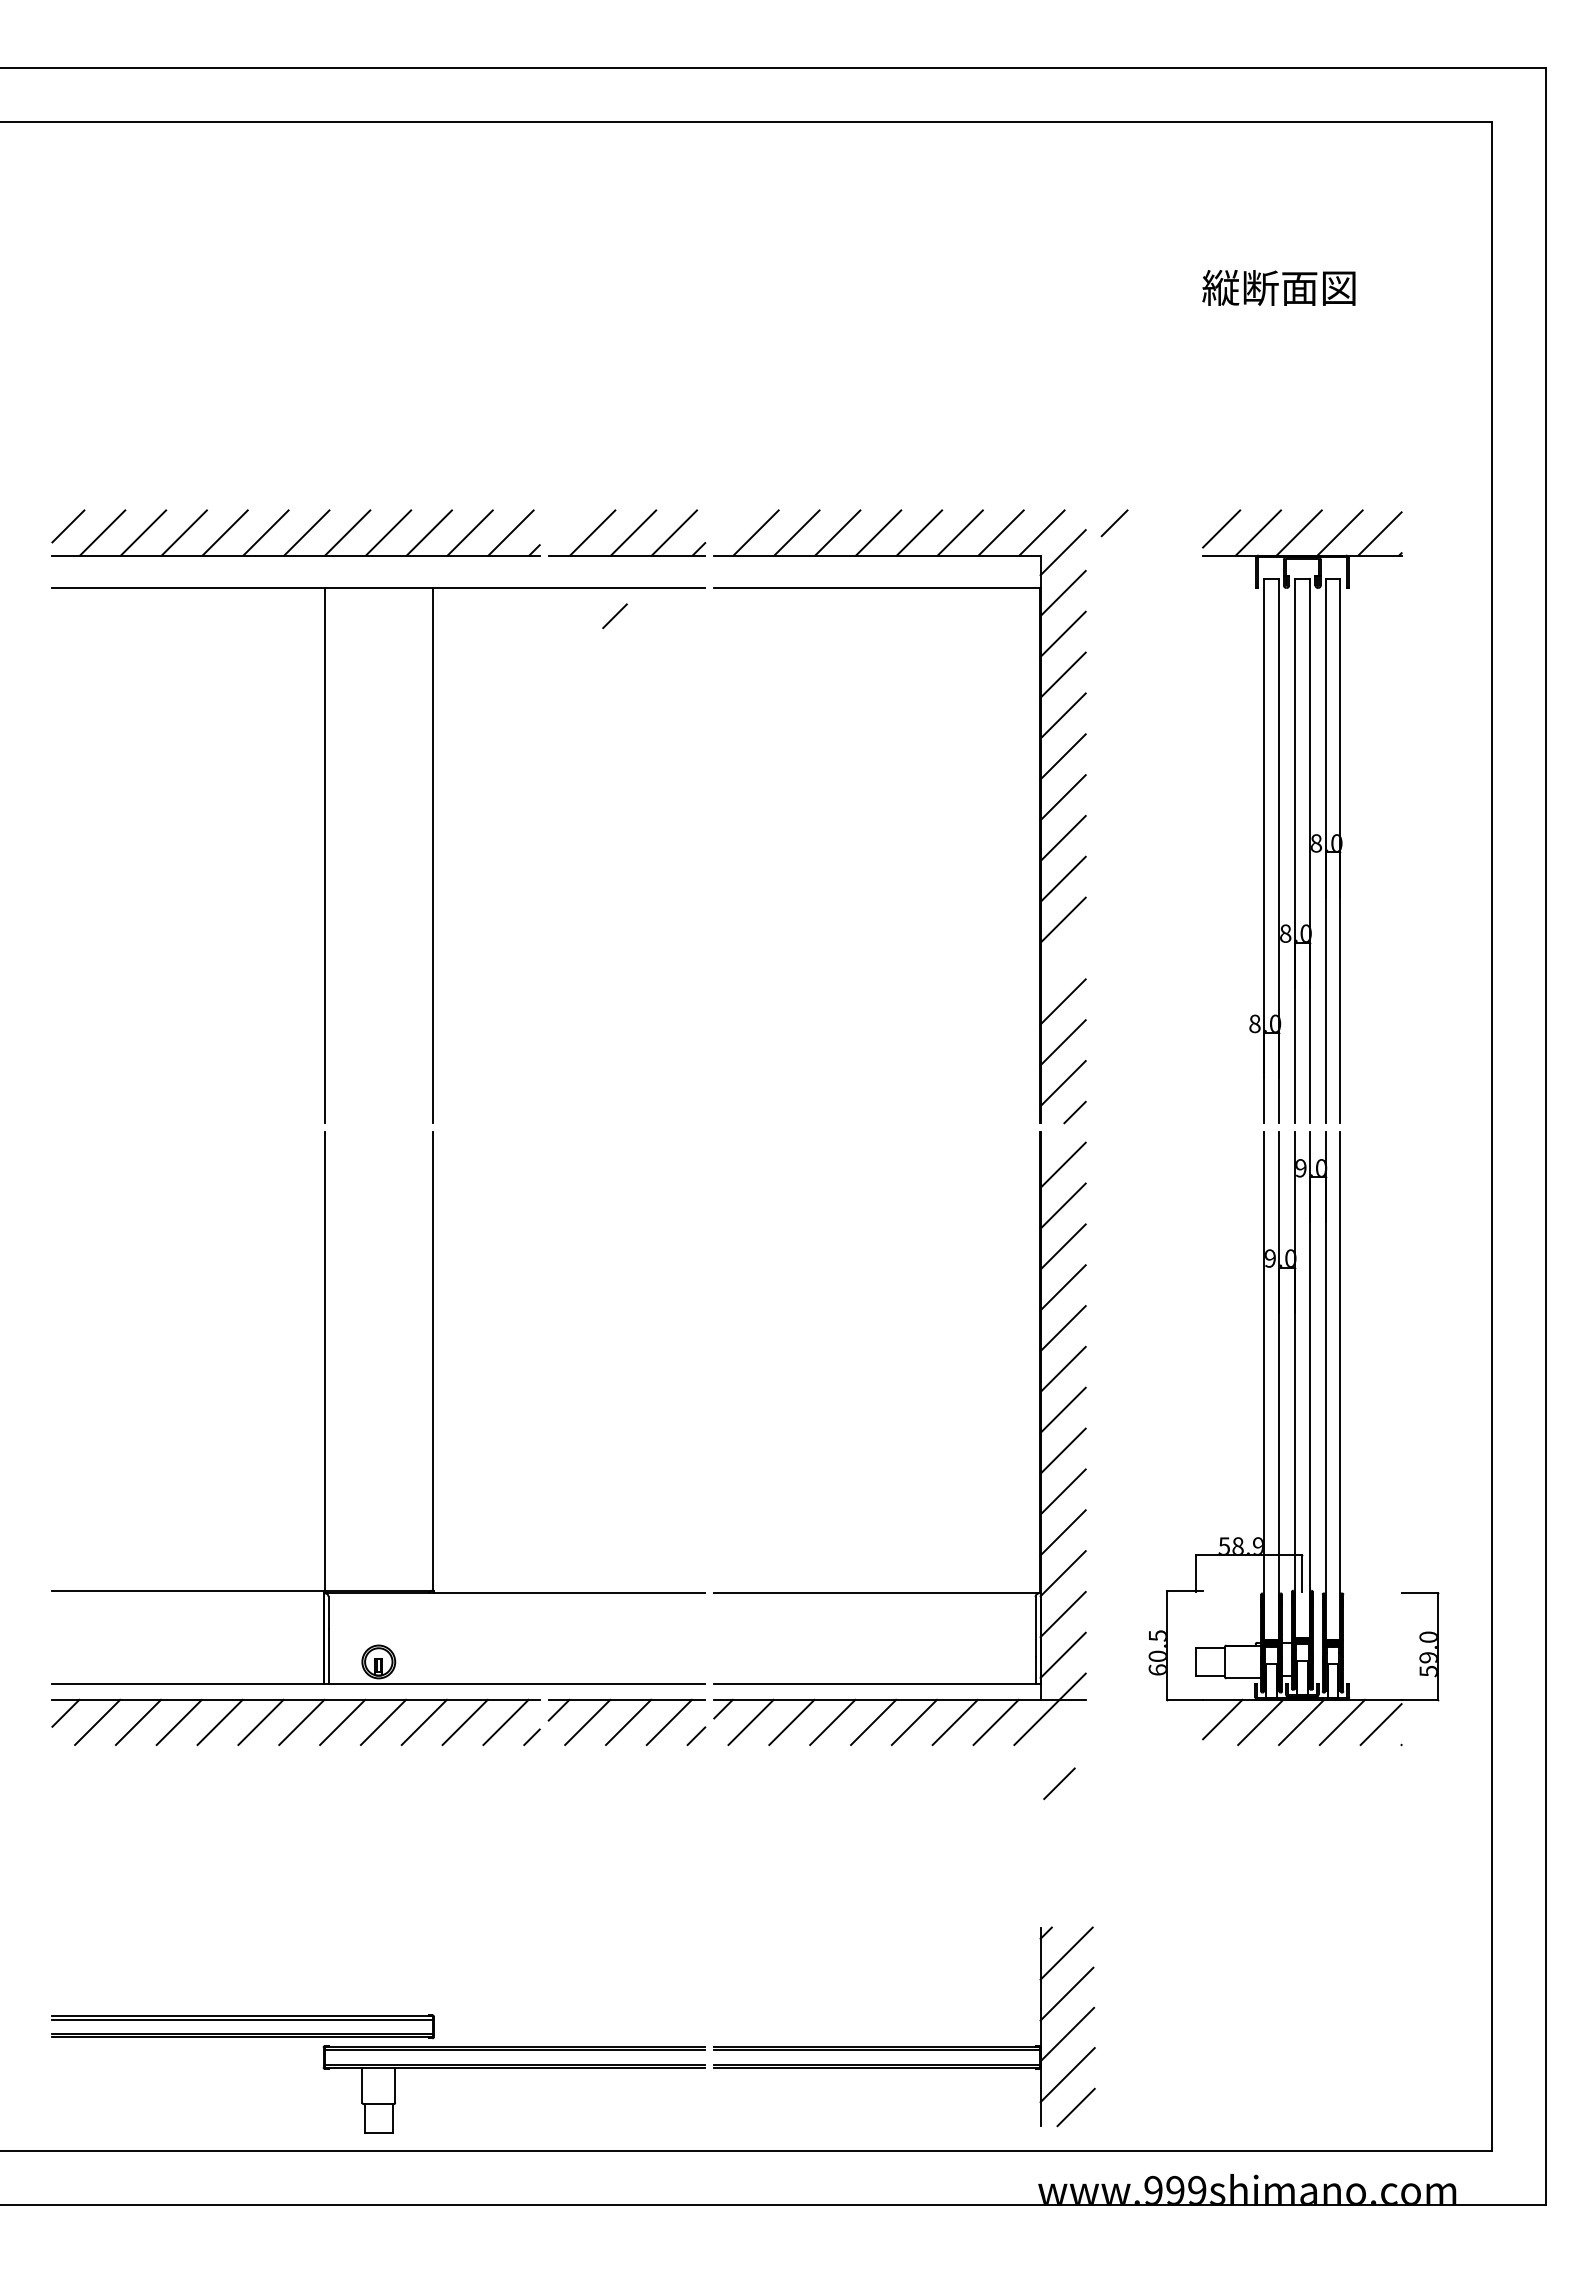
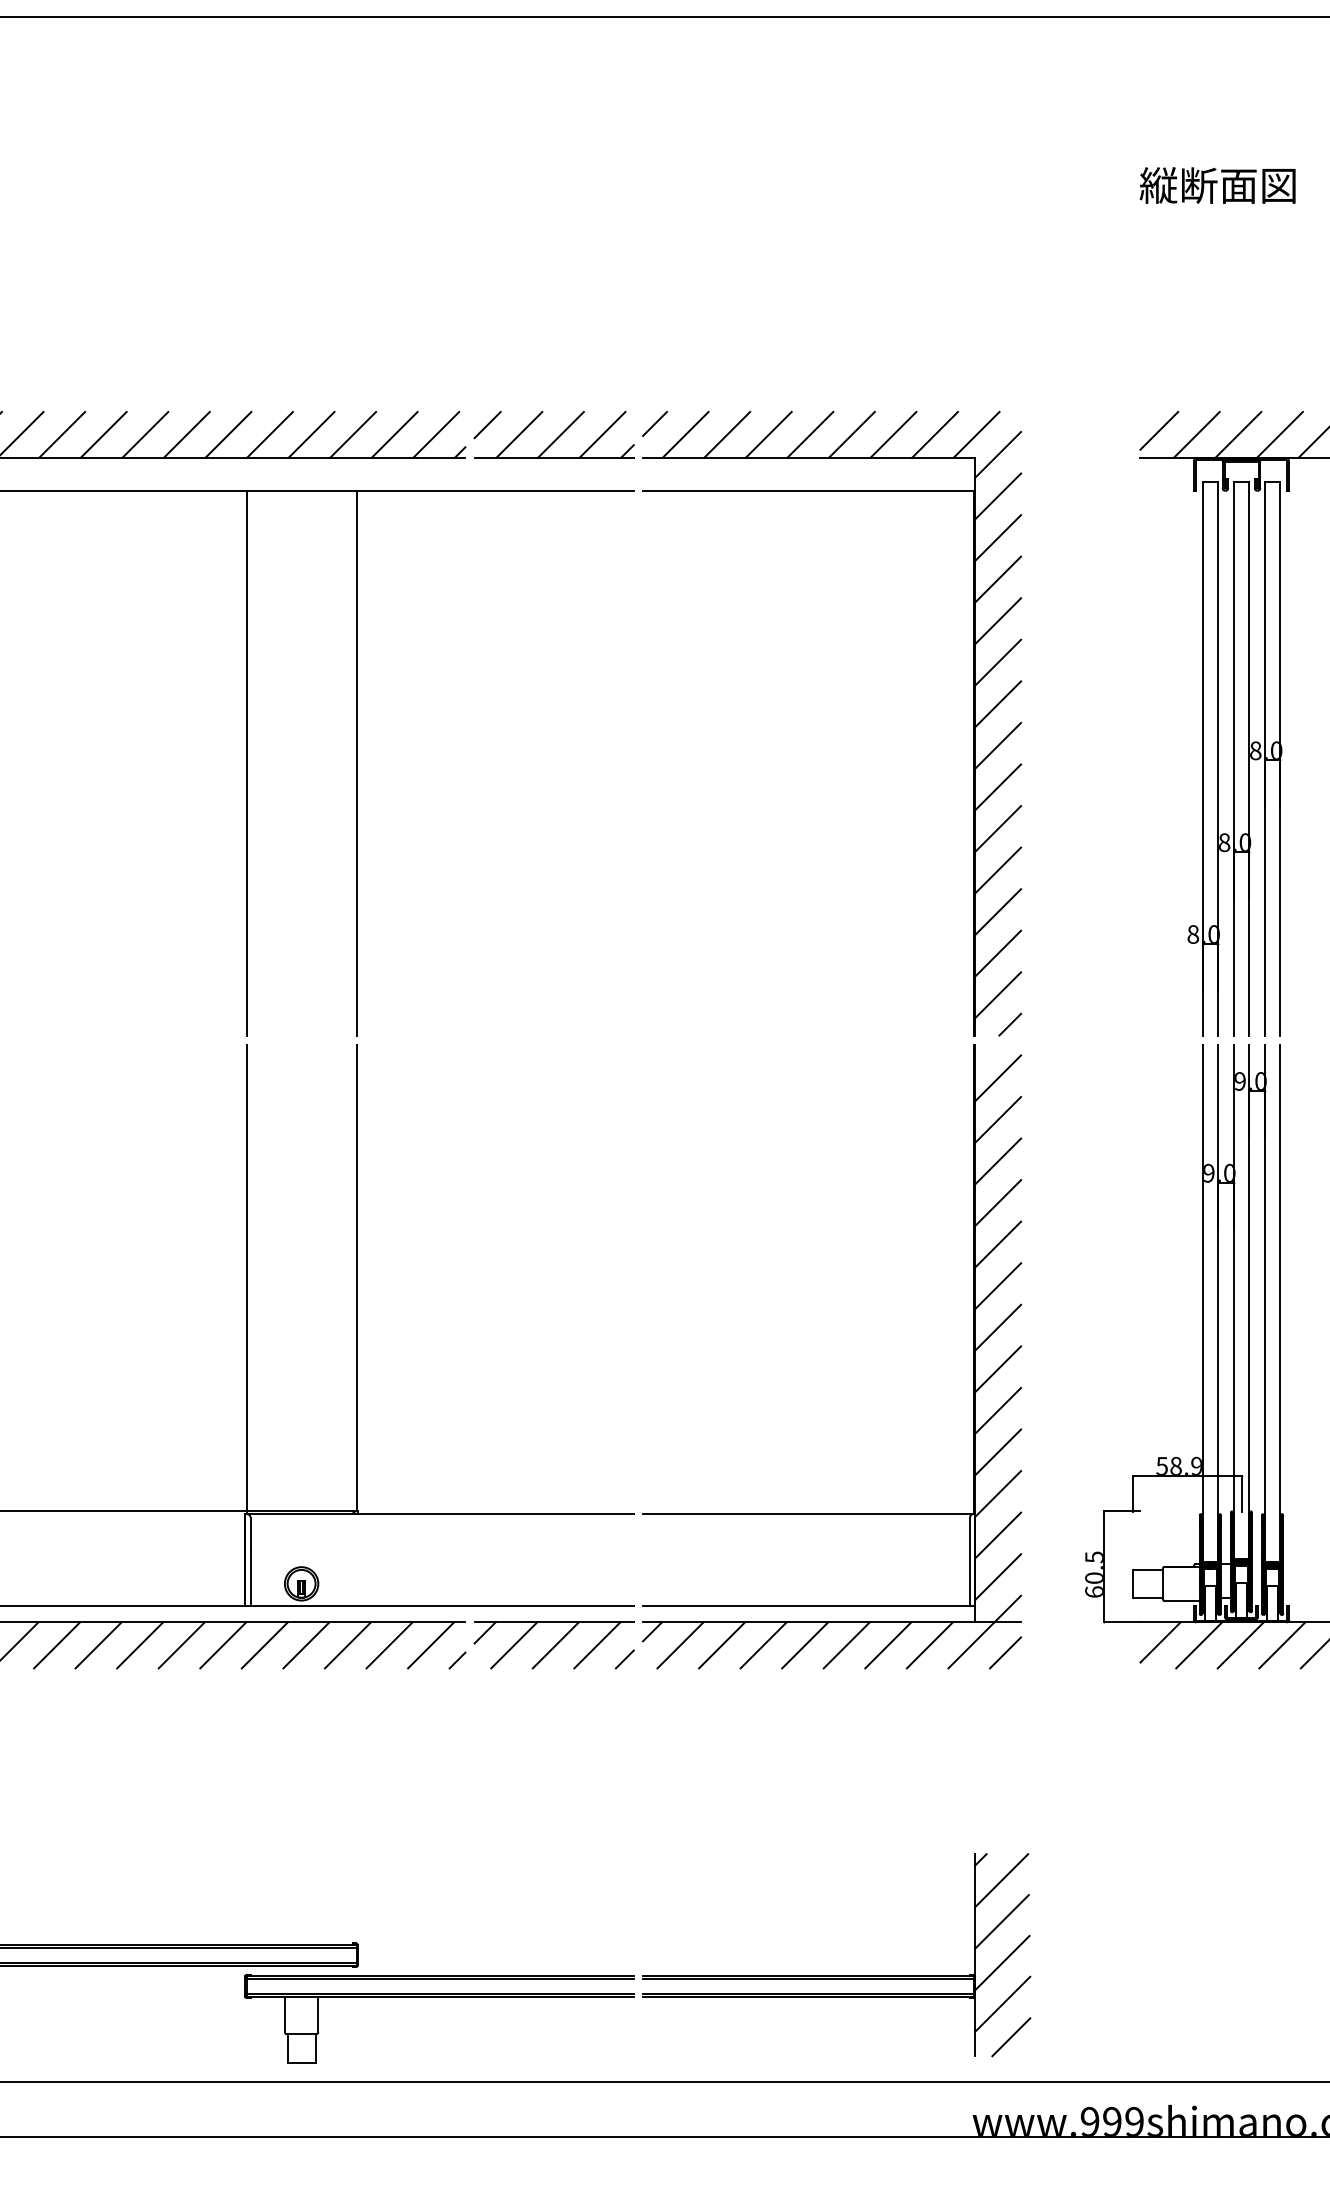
line: (1114, 523) -> (487, 425), moved
line: (614, 616) -> (654, 424), moved
line: (1062, 960) -> (997, 869), added
line: (1059, 1783) -> (1005, 1652), moved

